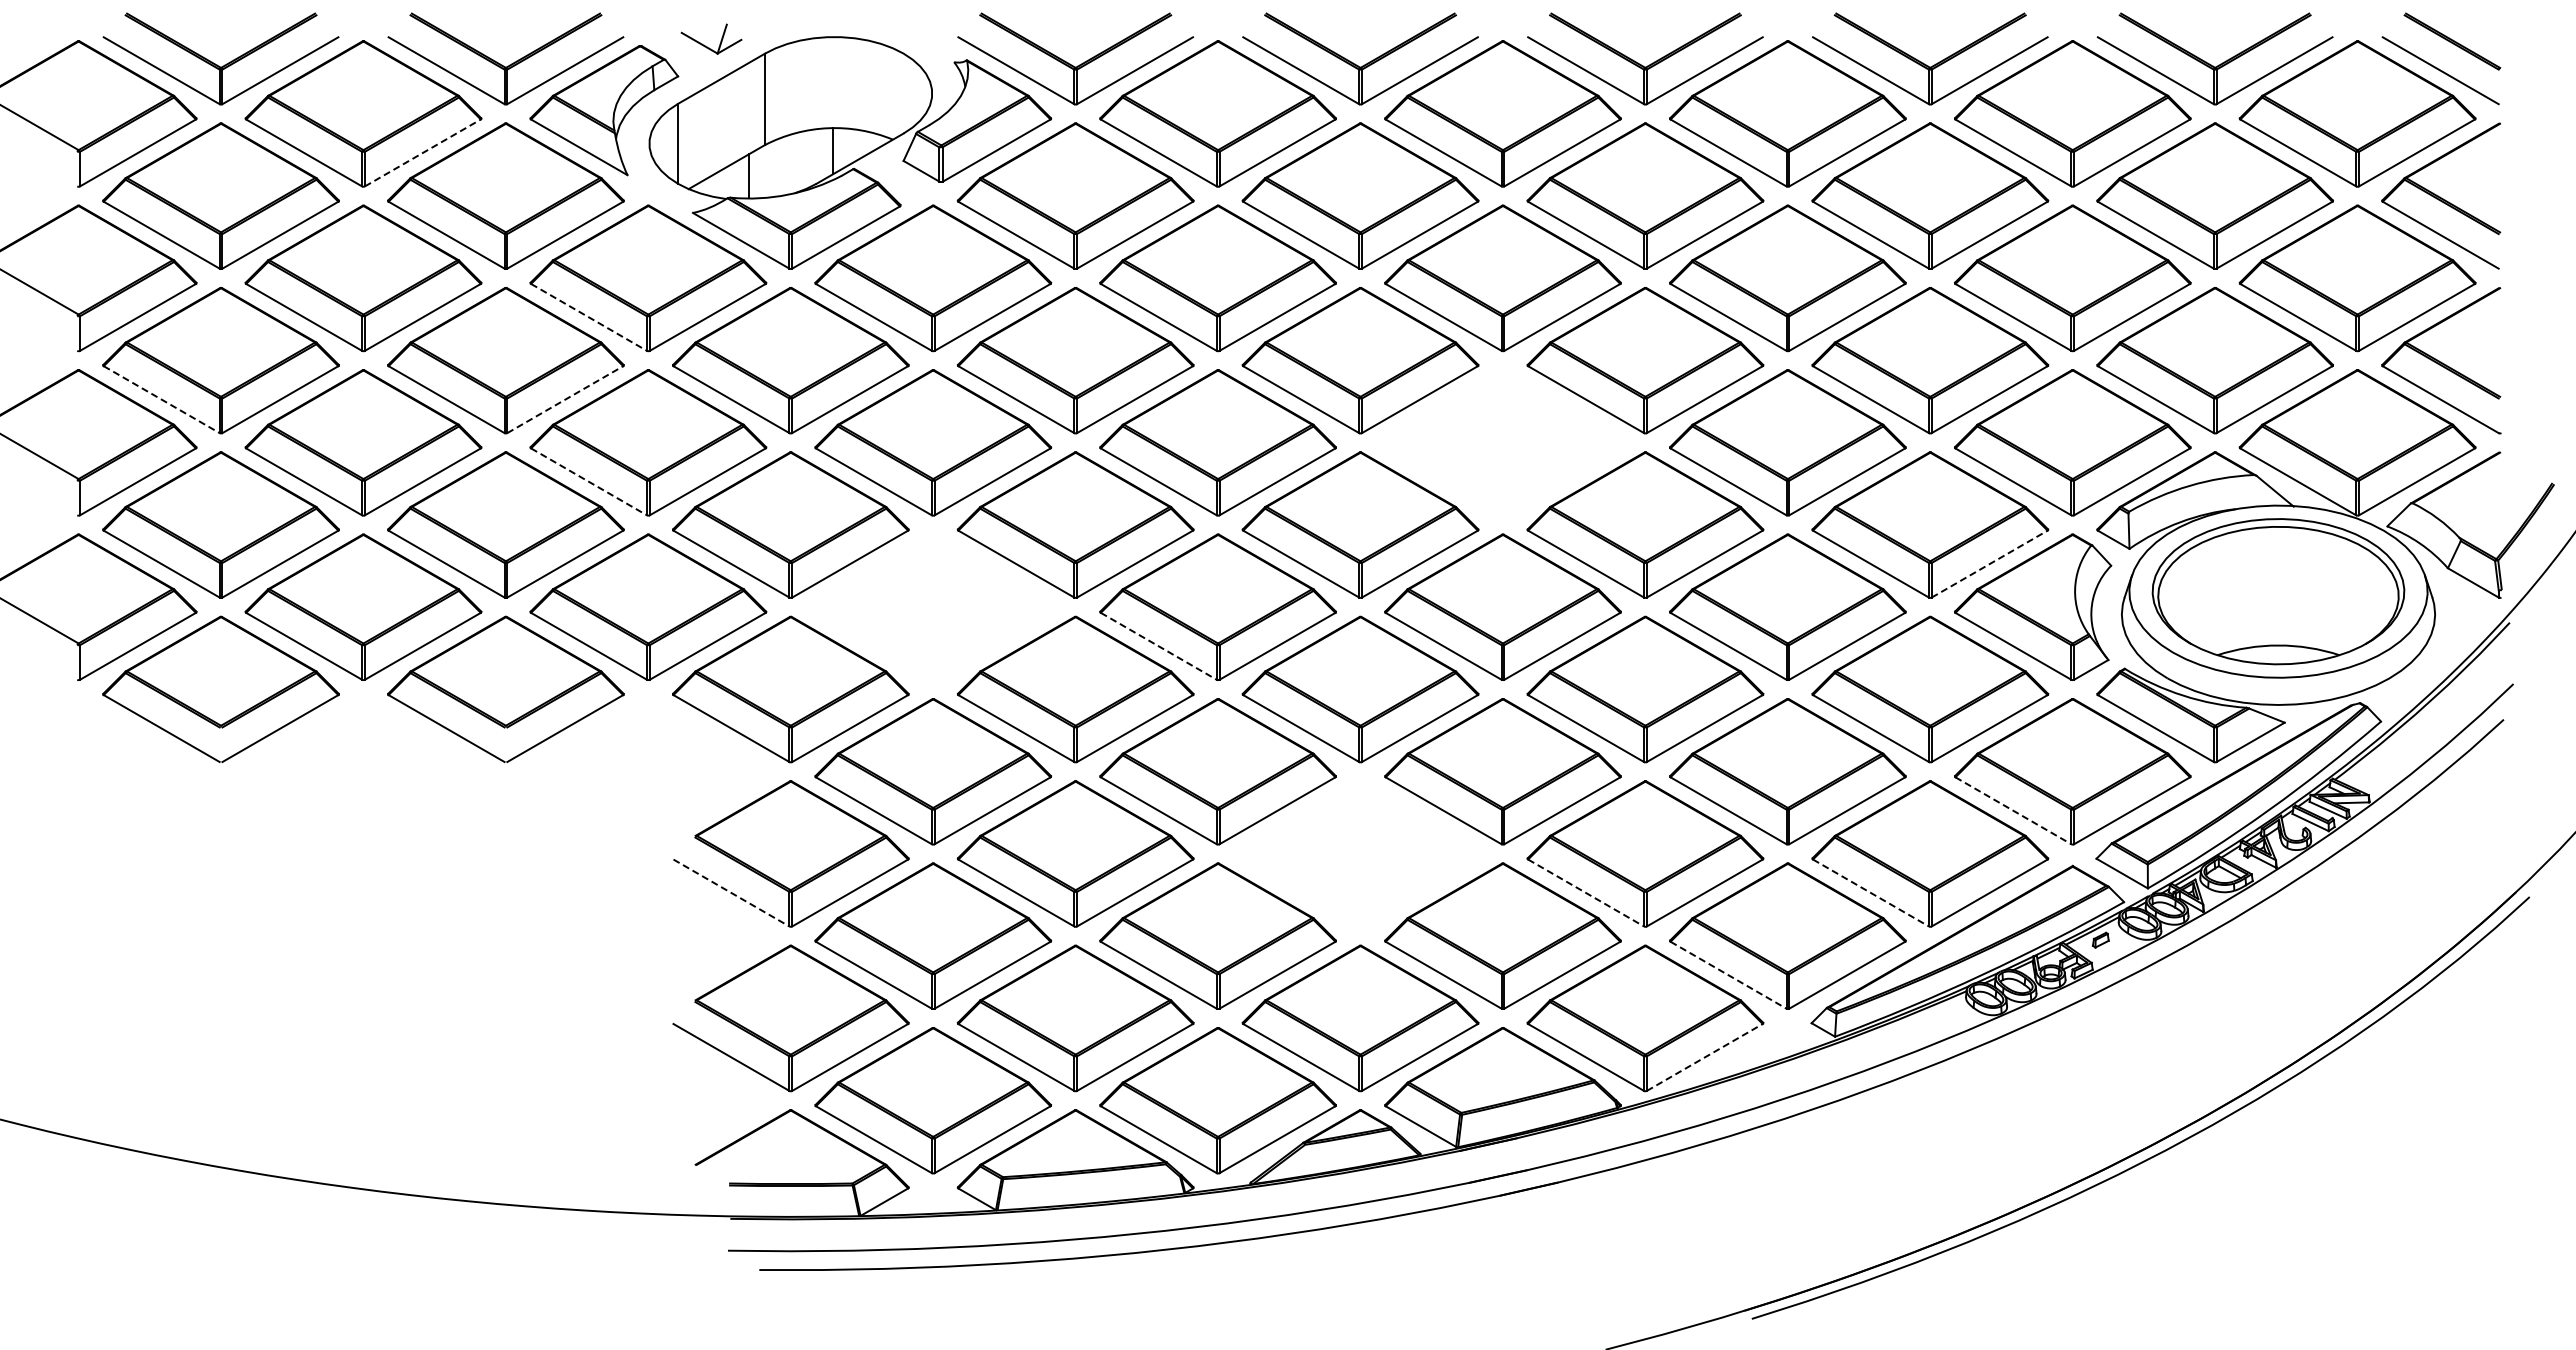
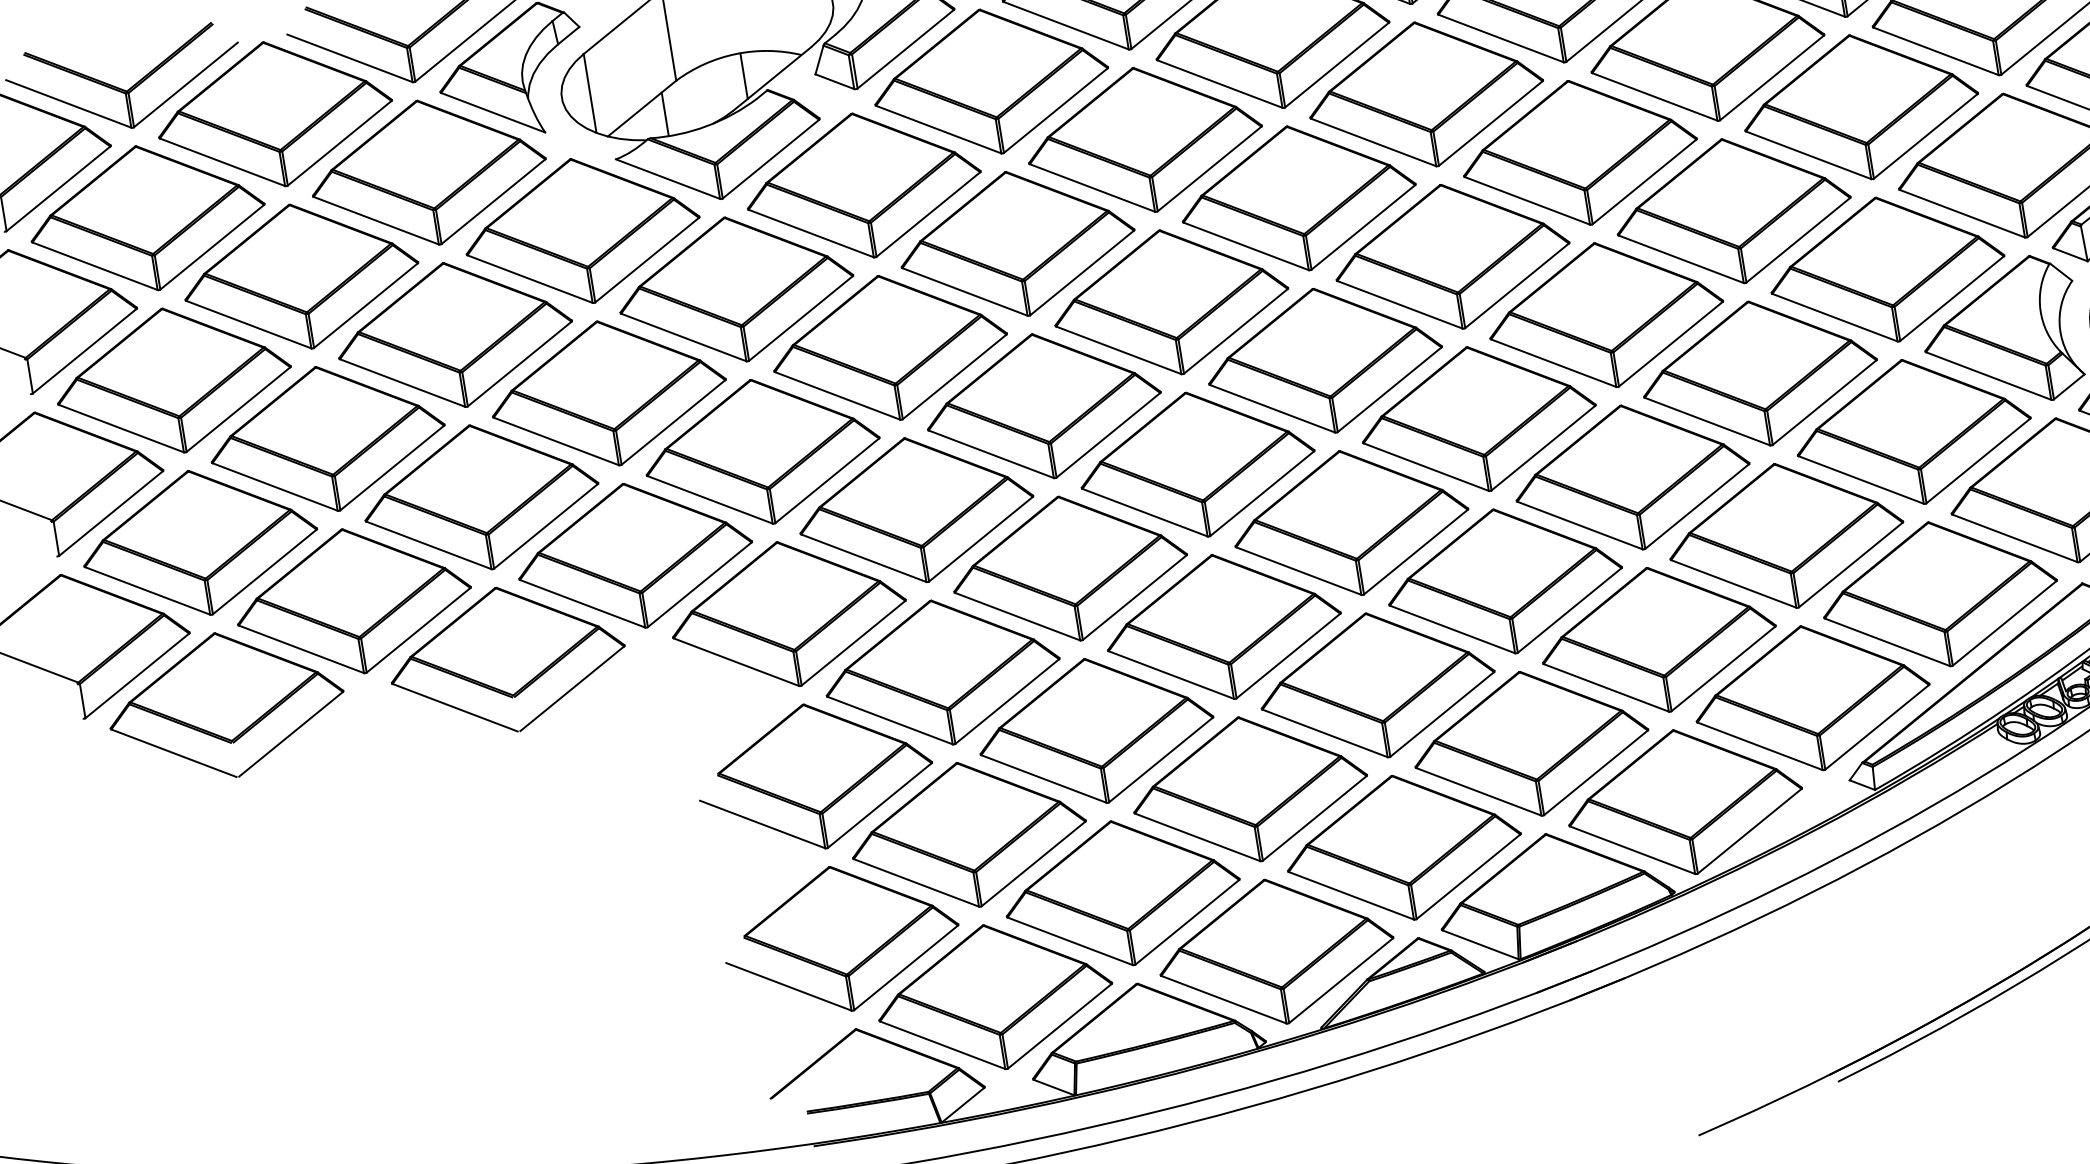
line: (422, 152) -> (339, 142), dashed -> solid
line: (589, 317) -> (530, 279), dashed -> solid
line: (161, 399) -> (121, 428), dashed -> solid
line: (565, 399) -> (519, 363), dashed -> solid
part: (1502, 442) -> (1451, 256), added
line: (589, 481) -> (556, 440), dashed -> solid
line: (1989, 564) -> (1951, 299), dashed -> solid
part: (933, 606) -> (916, 509), added
line: (1158, 646) -> (1144, 512), dashed -> solid
line: (2013, 810) -> (2014, 538), dashed -> solid
part: (1360, 853) -> (1377, 684), added
line: (731, 893) -> (762, 824), dashed -> solid
line: (1586, 893) -> (1606, 688), dashed -> solid
line: (1870, 893) -> (1887, 642), dashed -> solid
line: (1728, 975) -> (1760, 746), dashed -> solid
line: (1704, 1057) -> (1749, 831), dashed -> solid

